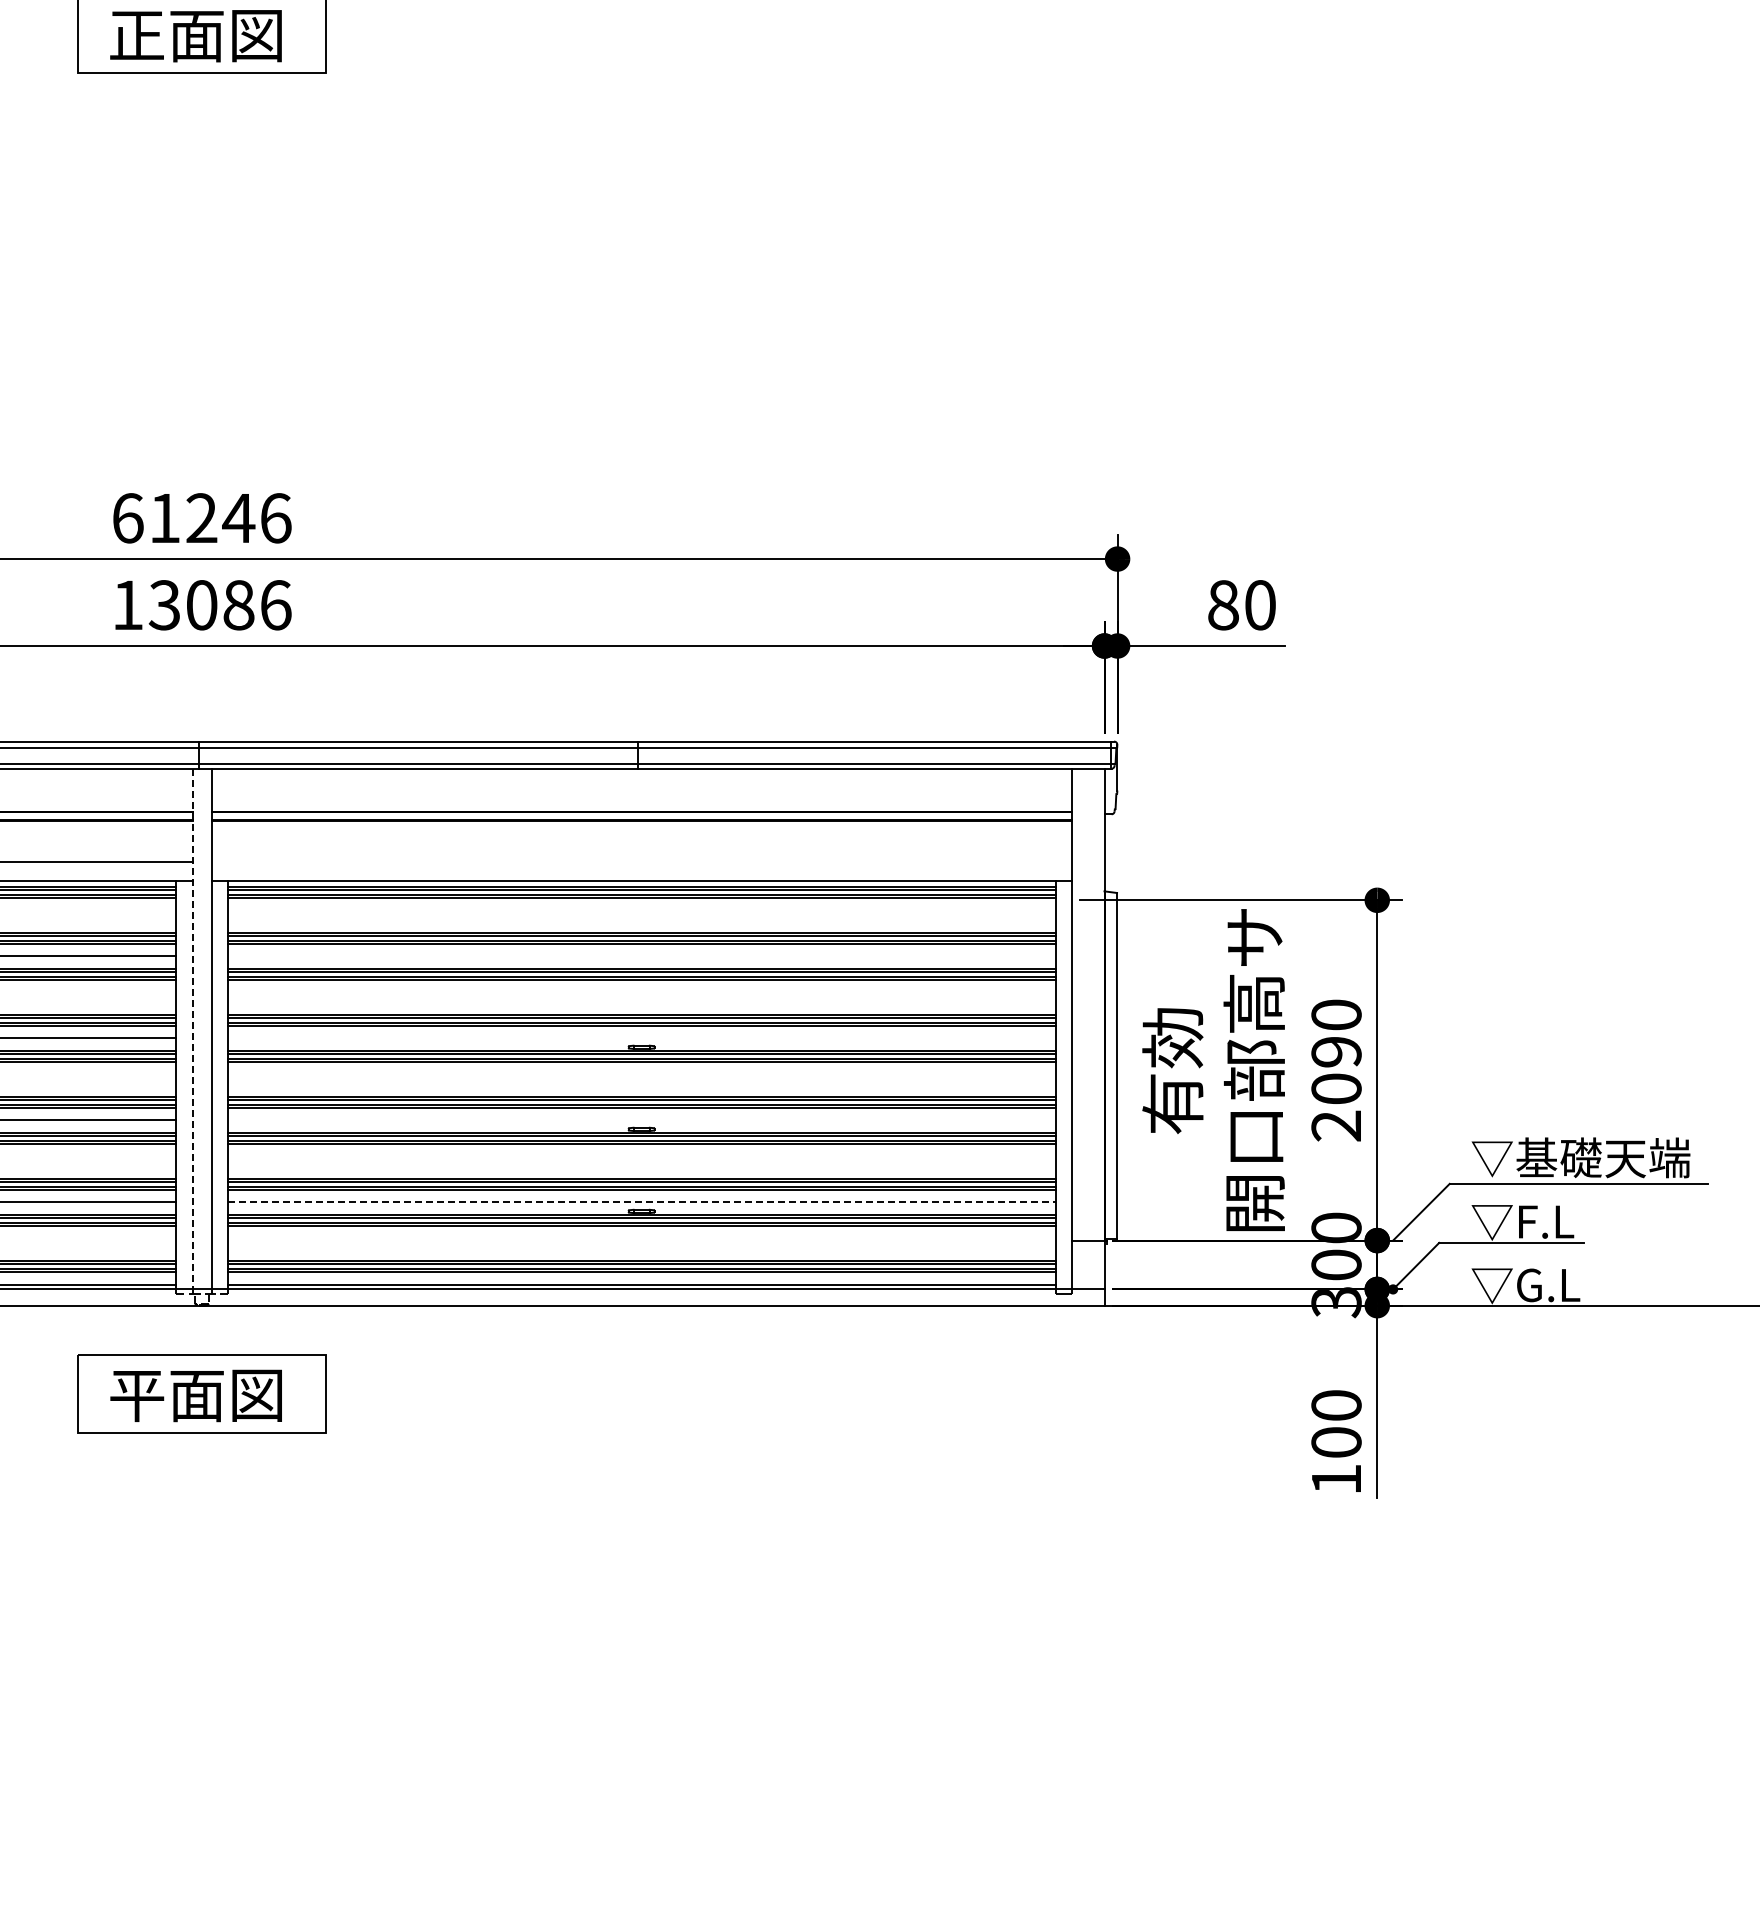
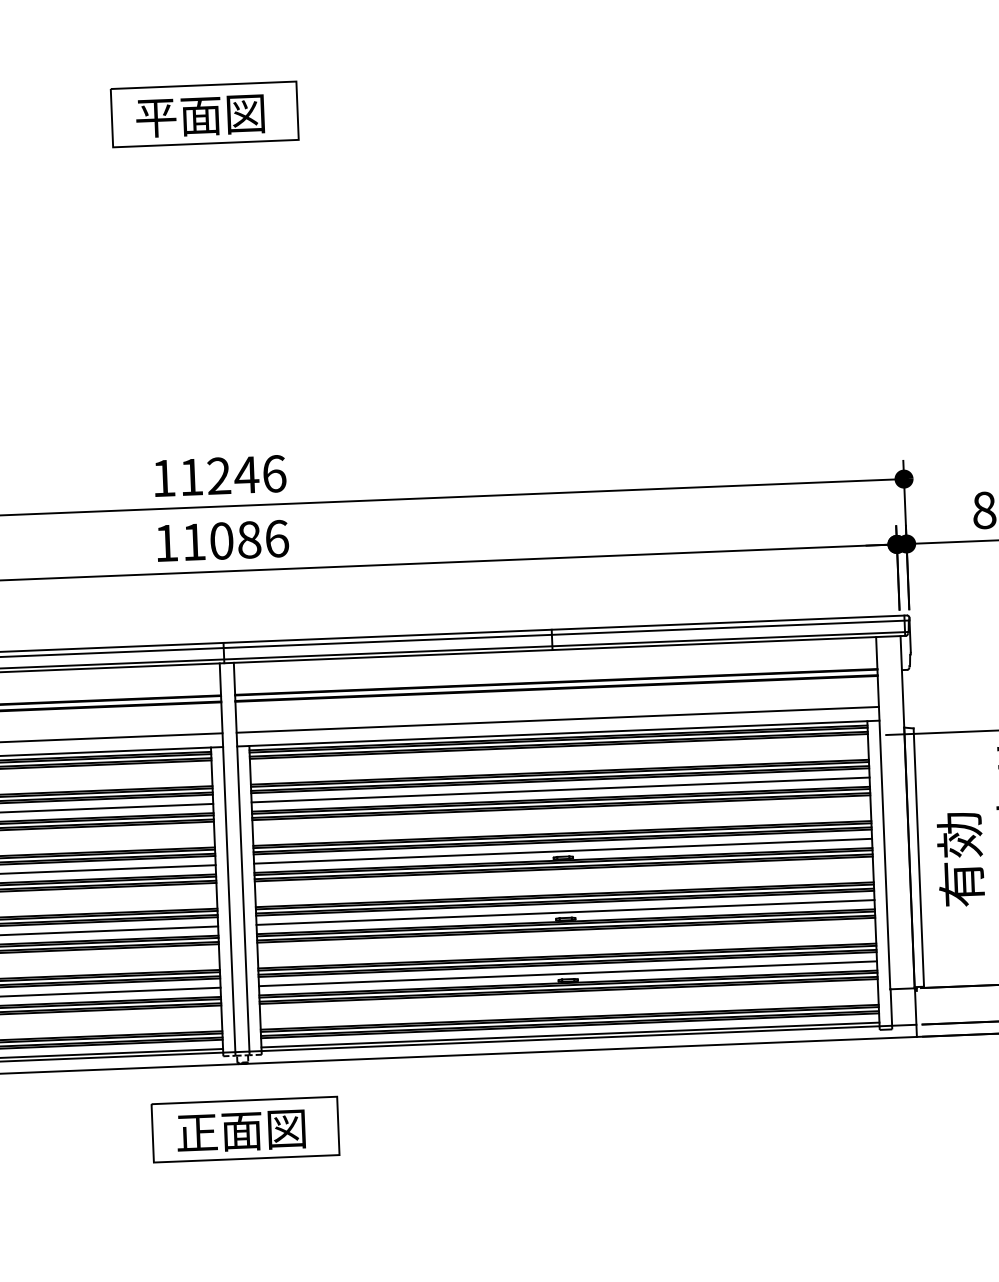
text: (136, 36) -> (155, 118), 正面図 -> 平面図
text: (128, 518) -> (164, 478), 61246 -> 11246
text: (163, 605) -> (193, 542), 13086 -> 11086
line: (641, 862) -> (557, 719), added
line: (641, 956) -> (560, 790), added
line: (192, 1029) -> (227, 858), dashed -> solid
line: (641, 1038) -> (562, 851), added
line: (641, 1120) -> (565, 912), added
line: (641, 1202) -> (567, 973), dashed -> solid
text: (137, 1396) -> (197, 1133), 平面図 -> 正面図

